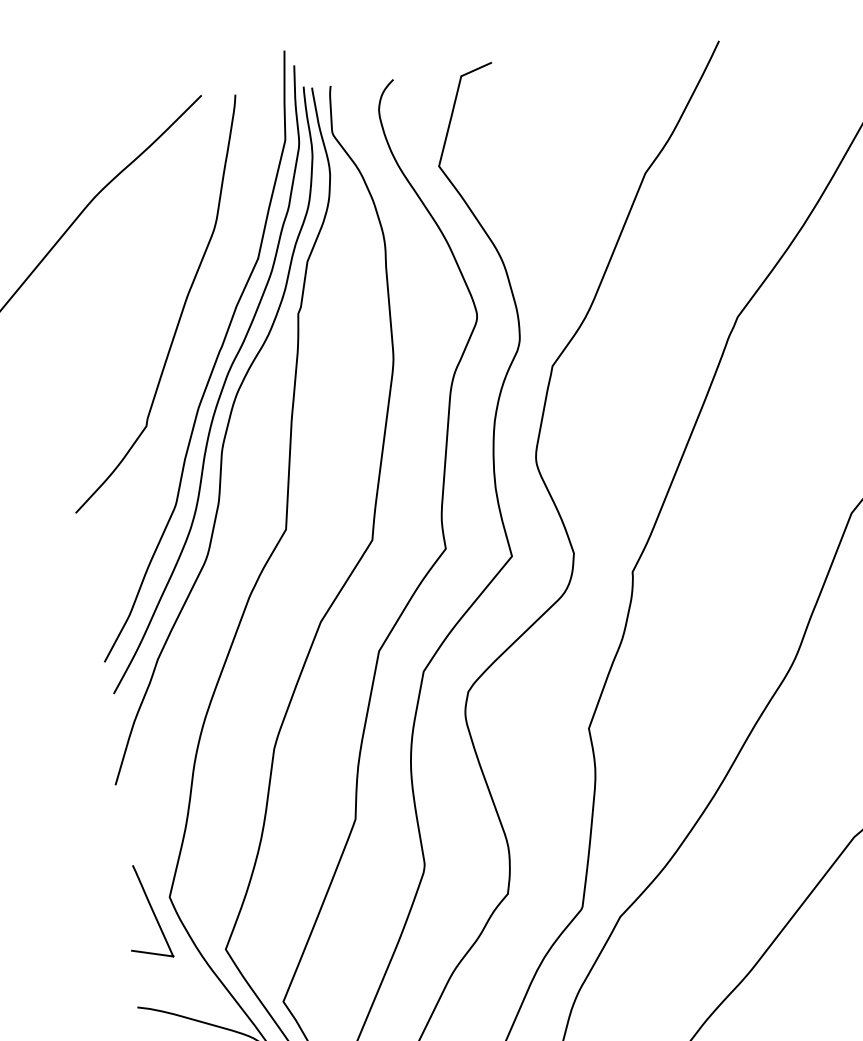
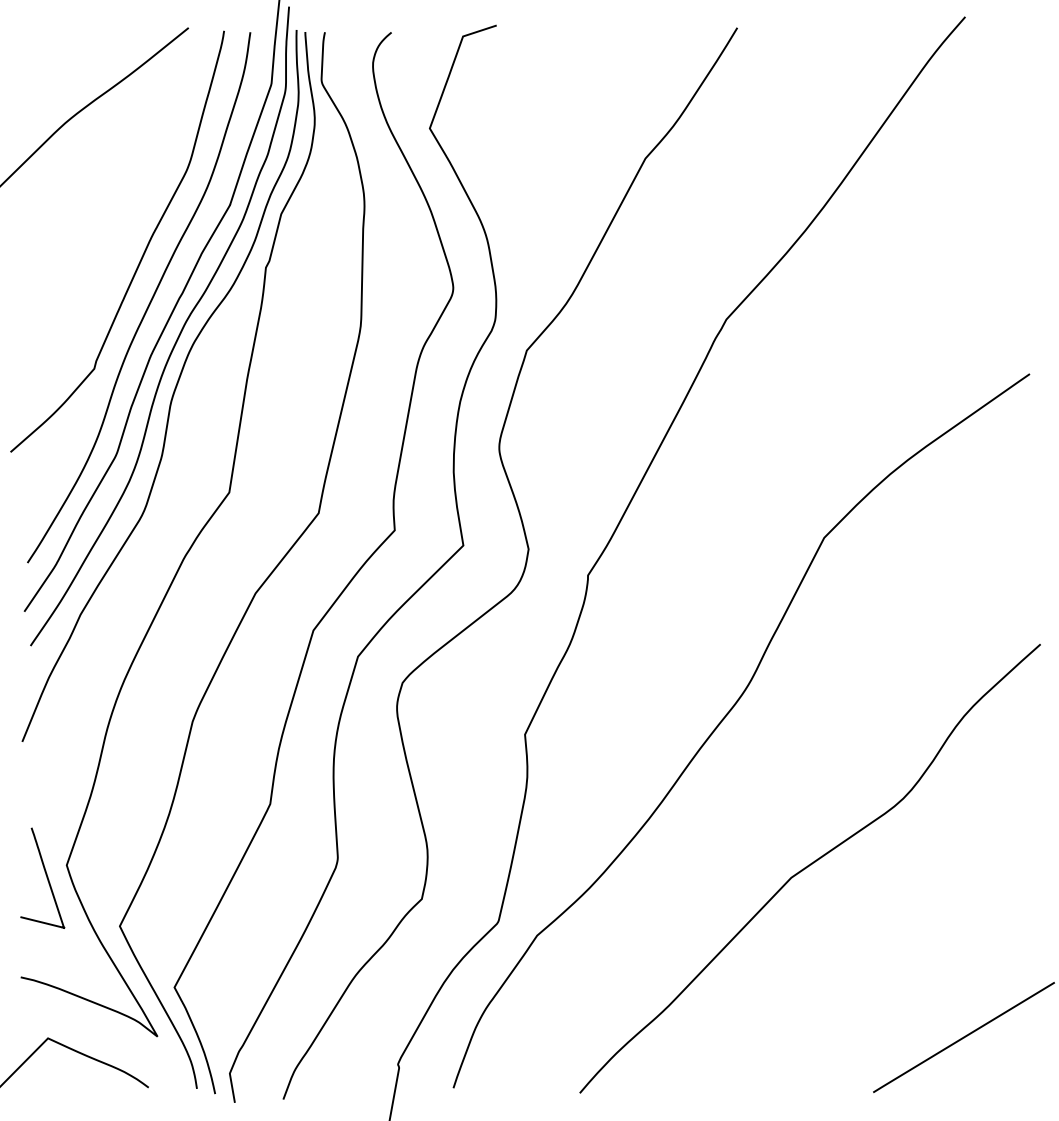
curve: (191, 357) -> (149, 301), added

